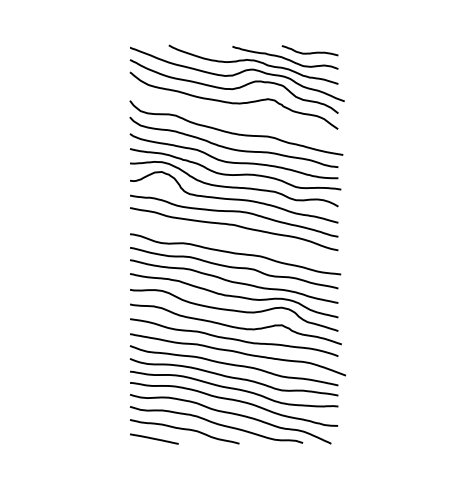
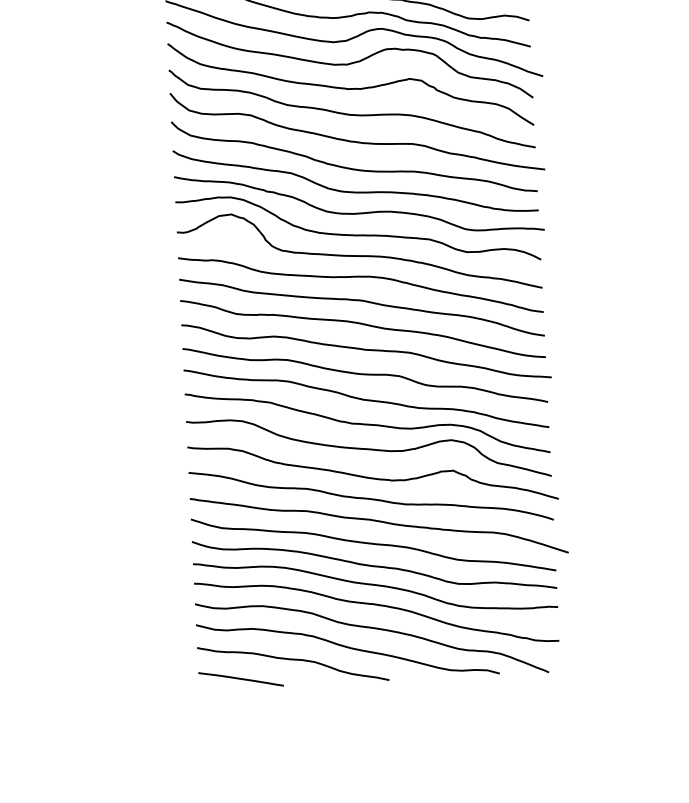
curve: (233, 117) -> (351, 113), added
curve: (234, 239) -> (363, 325), added

